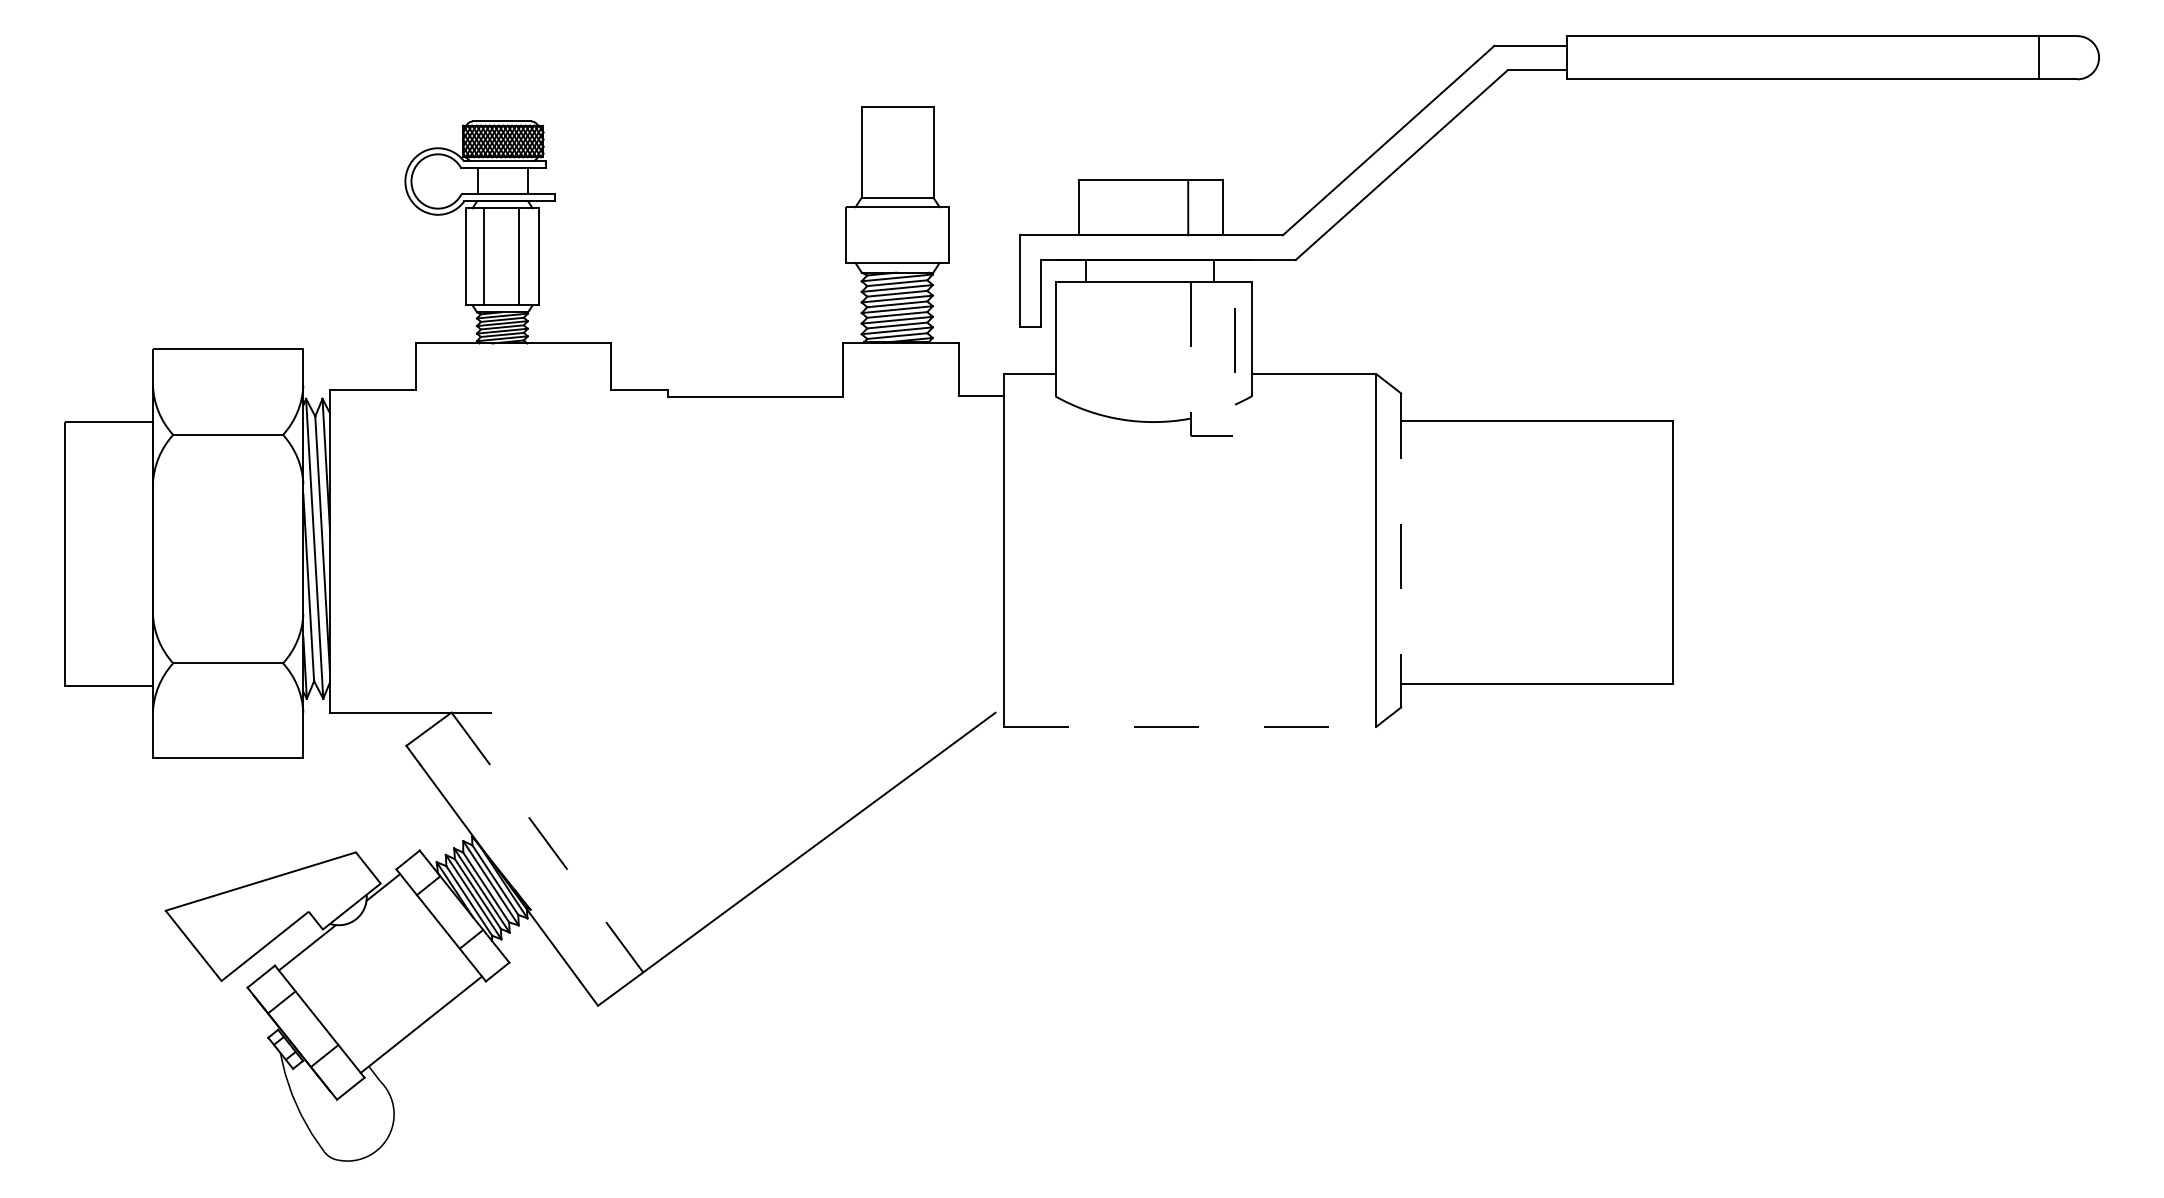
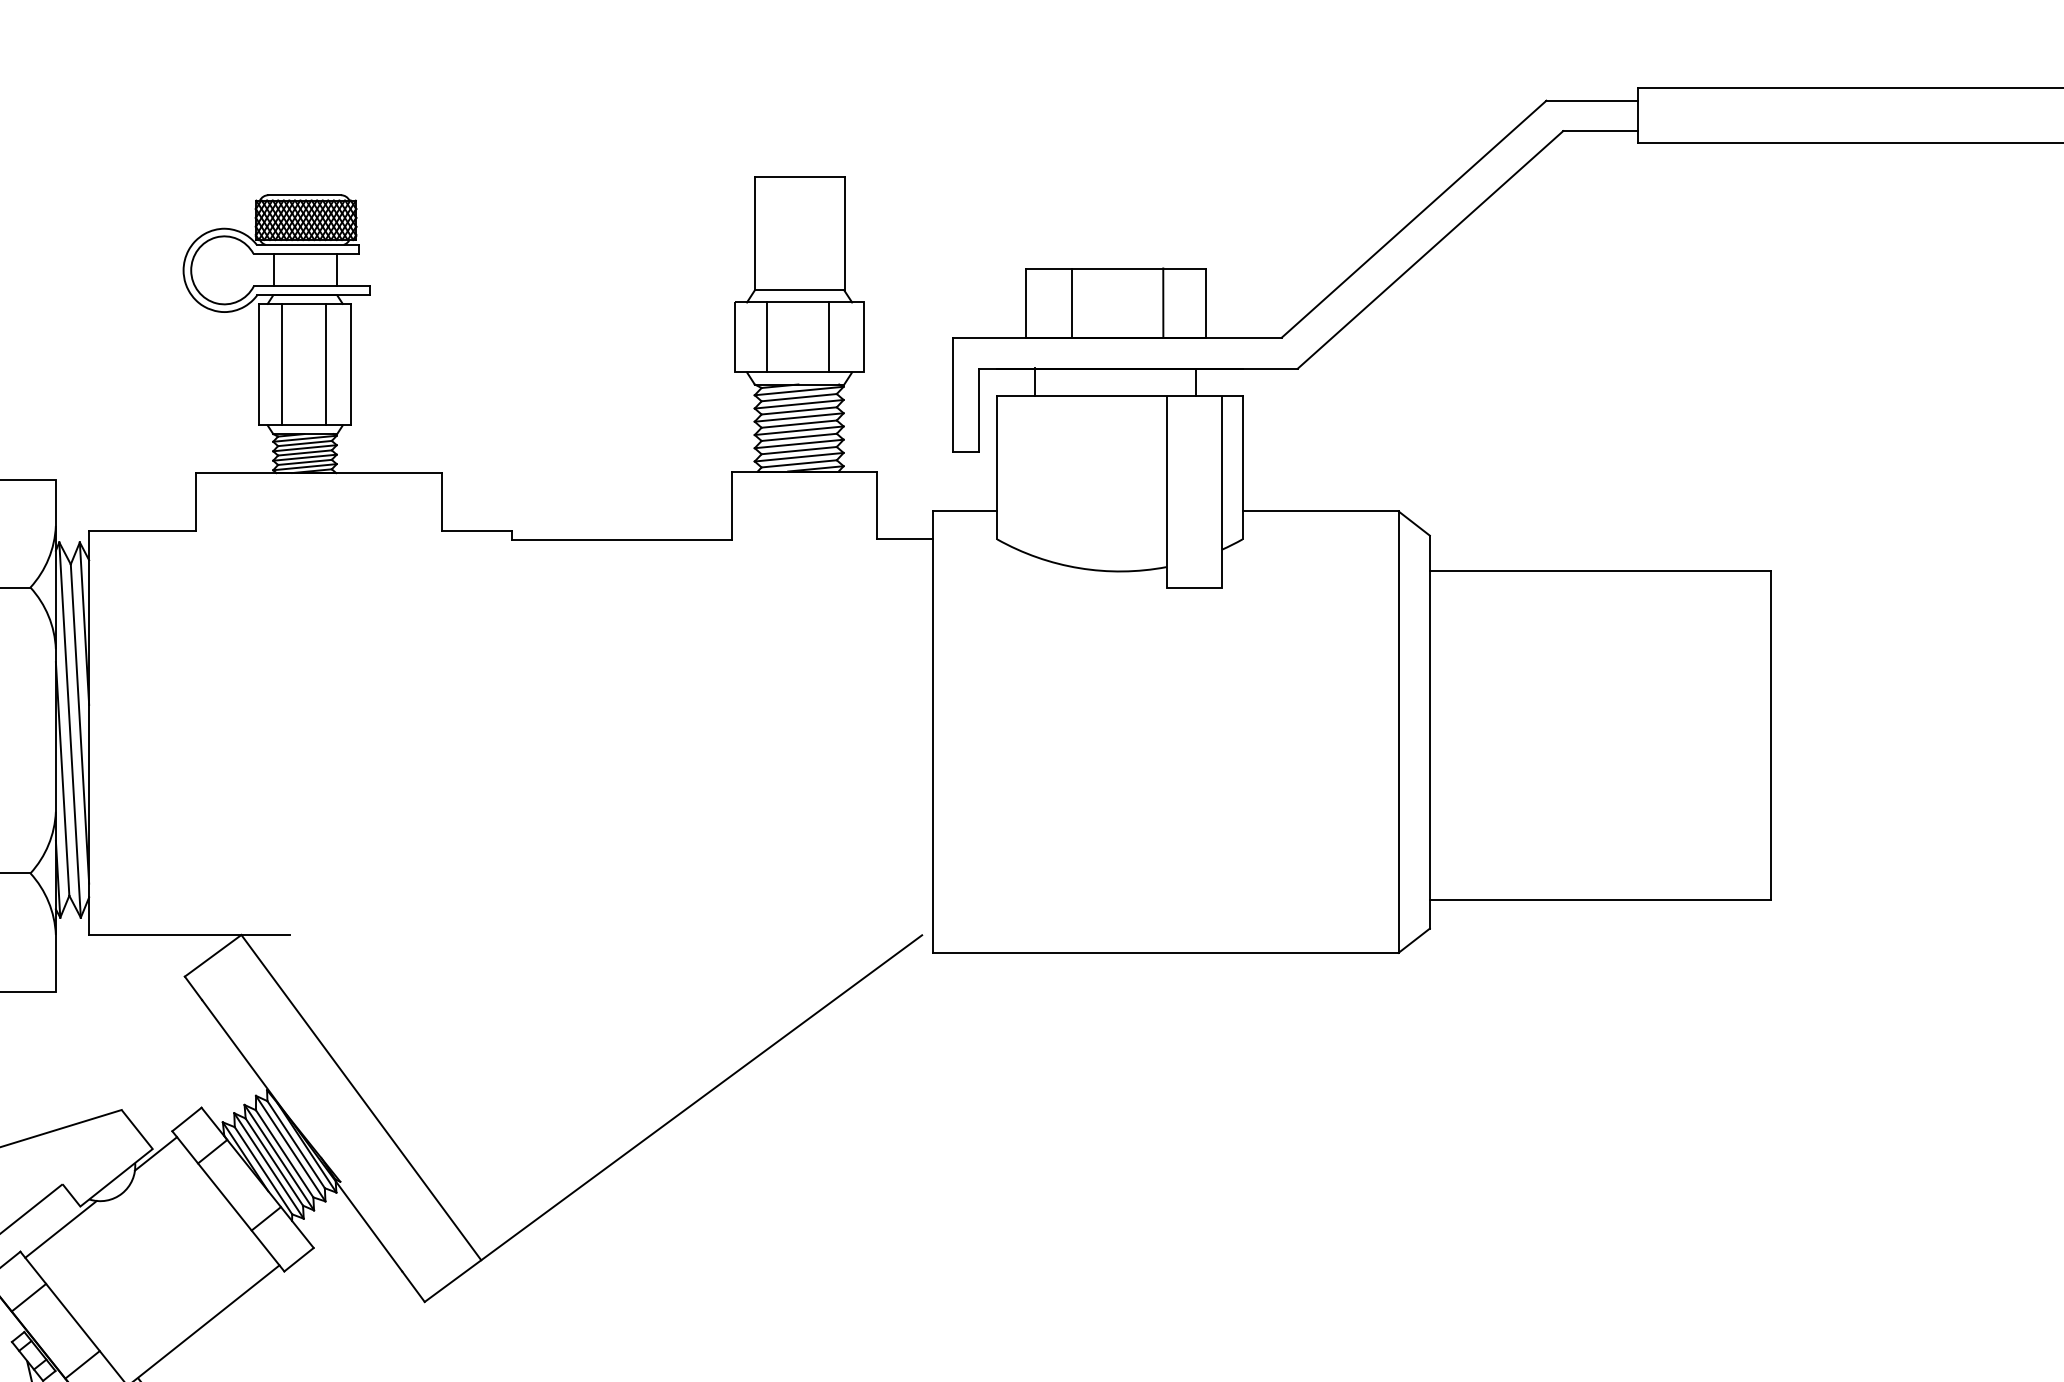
line: (1115, 207) -> (1072, 302), added
line: (871, 235) -> (766, 337), added
line: (920, 235) -> (828, 337), added
line: (1213, 435) -> (1194, 588), dashed -> solid
line: (1401, 550) -> (1430, 732), dashed -> solid
line: (1190, 726) -> (1166, 952), dashed -> solid
line: (547, 842) -> (361, 1097), dashed -> solid

